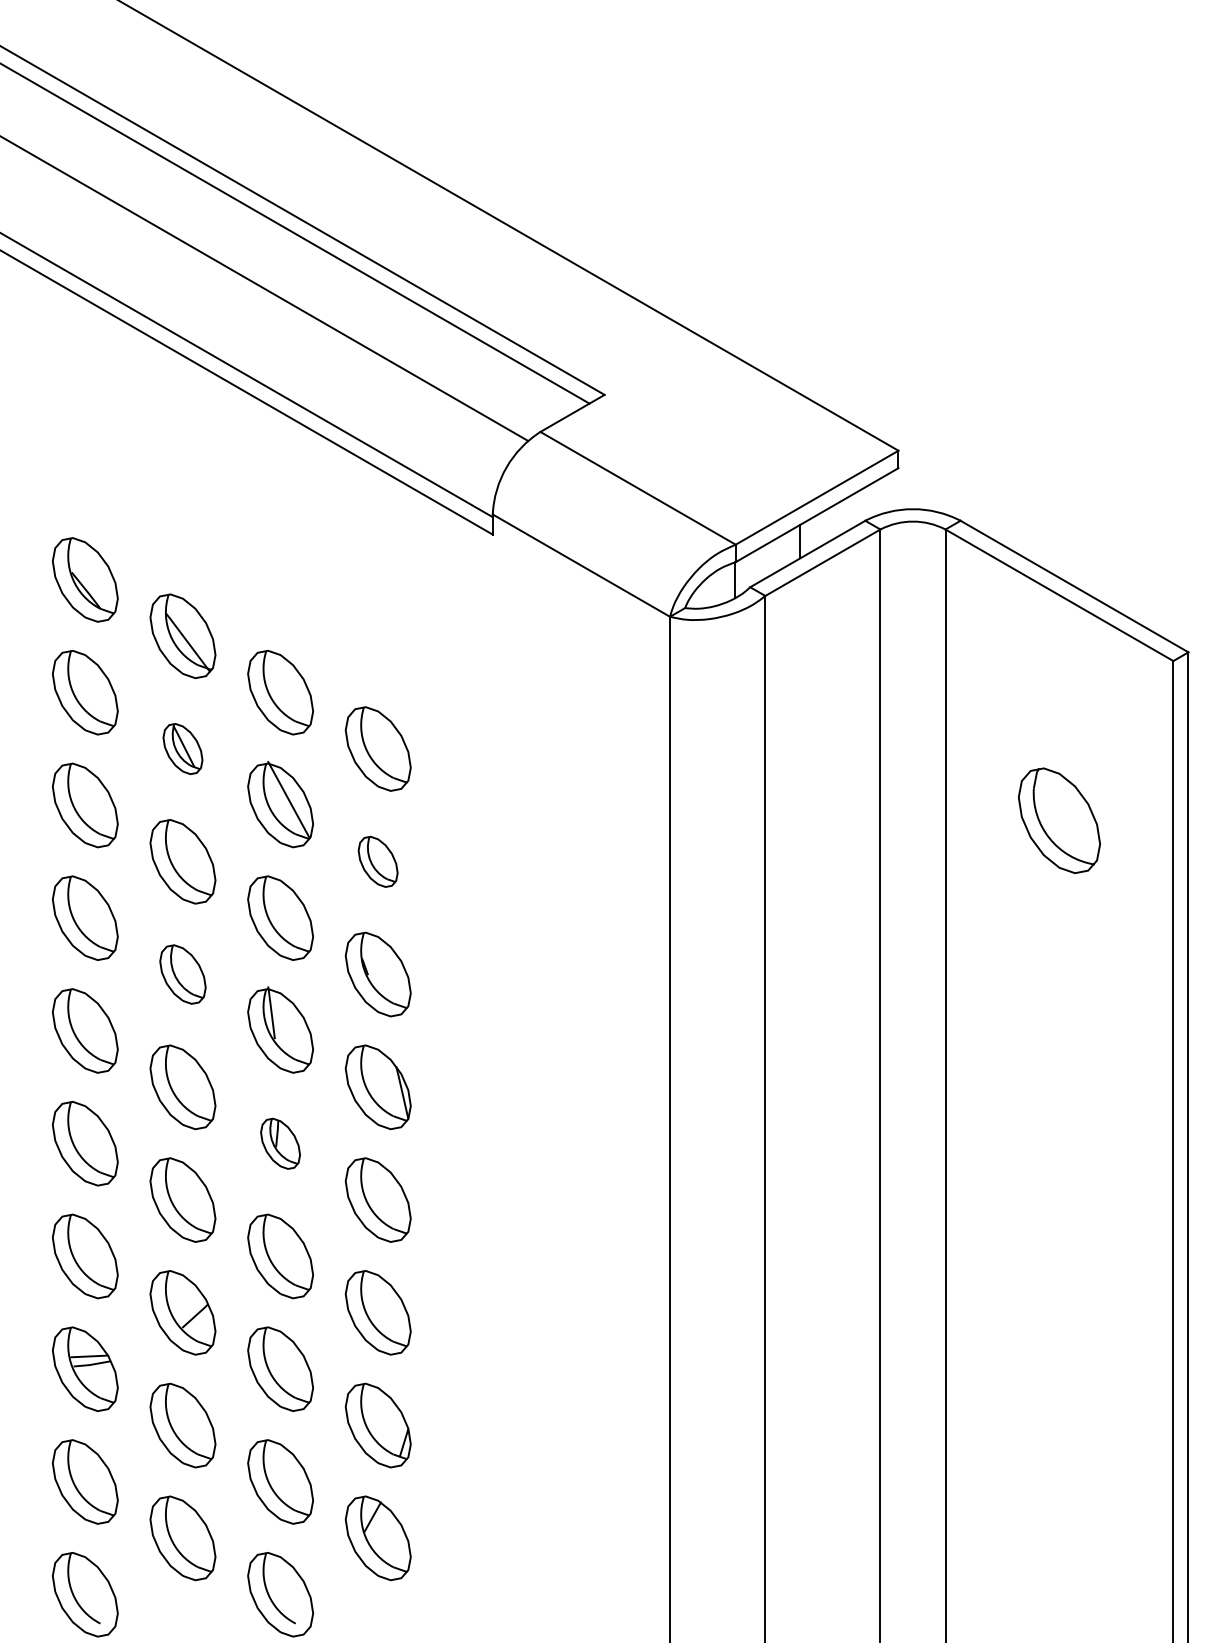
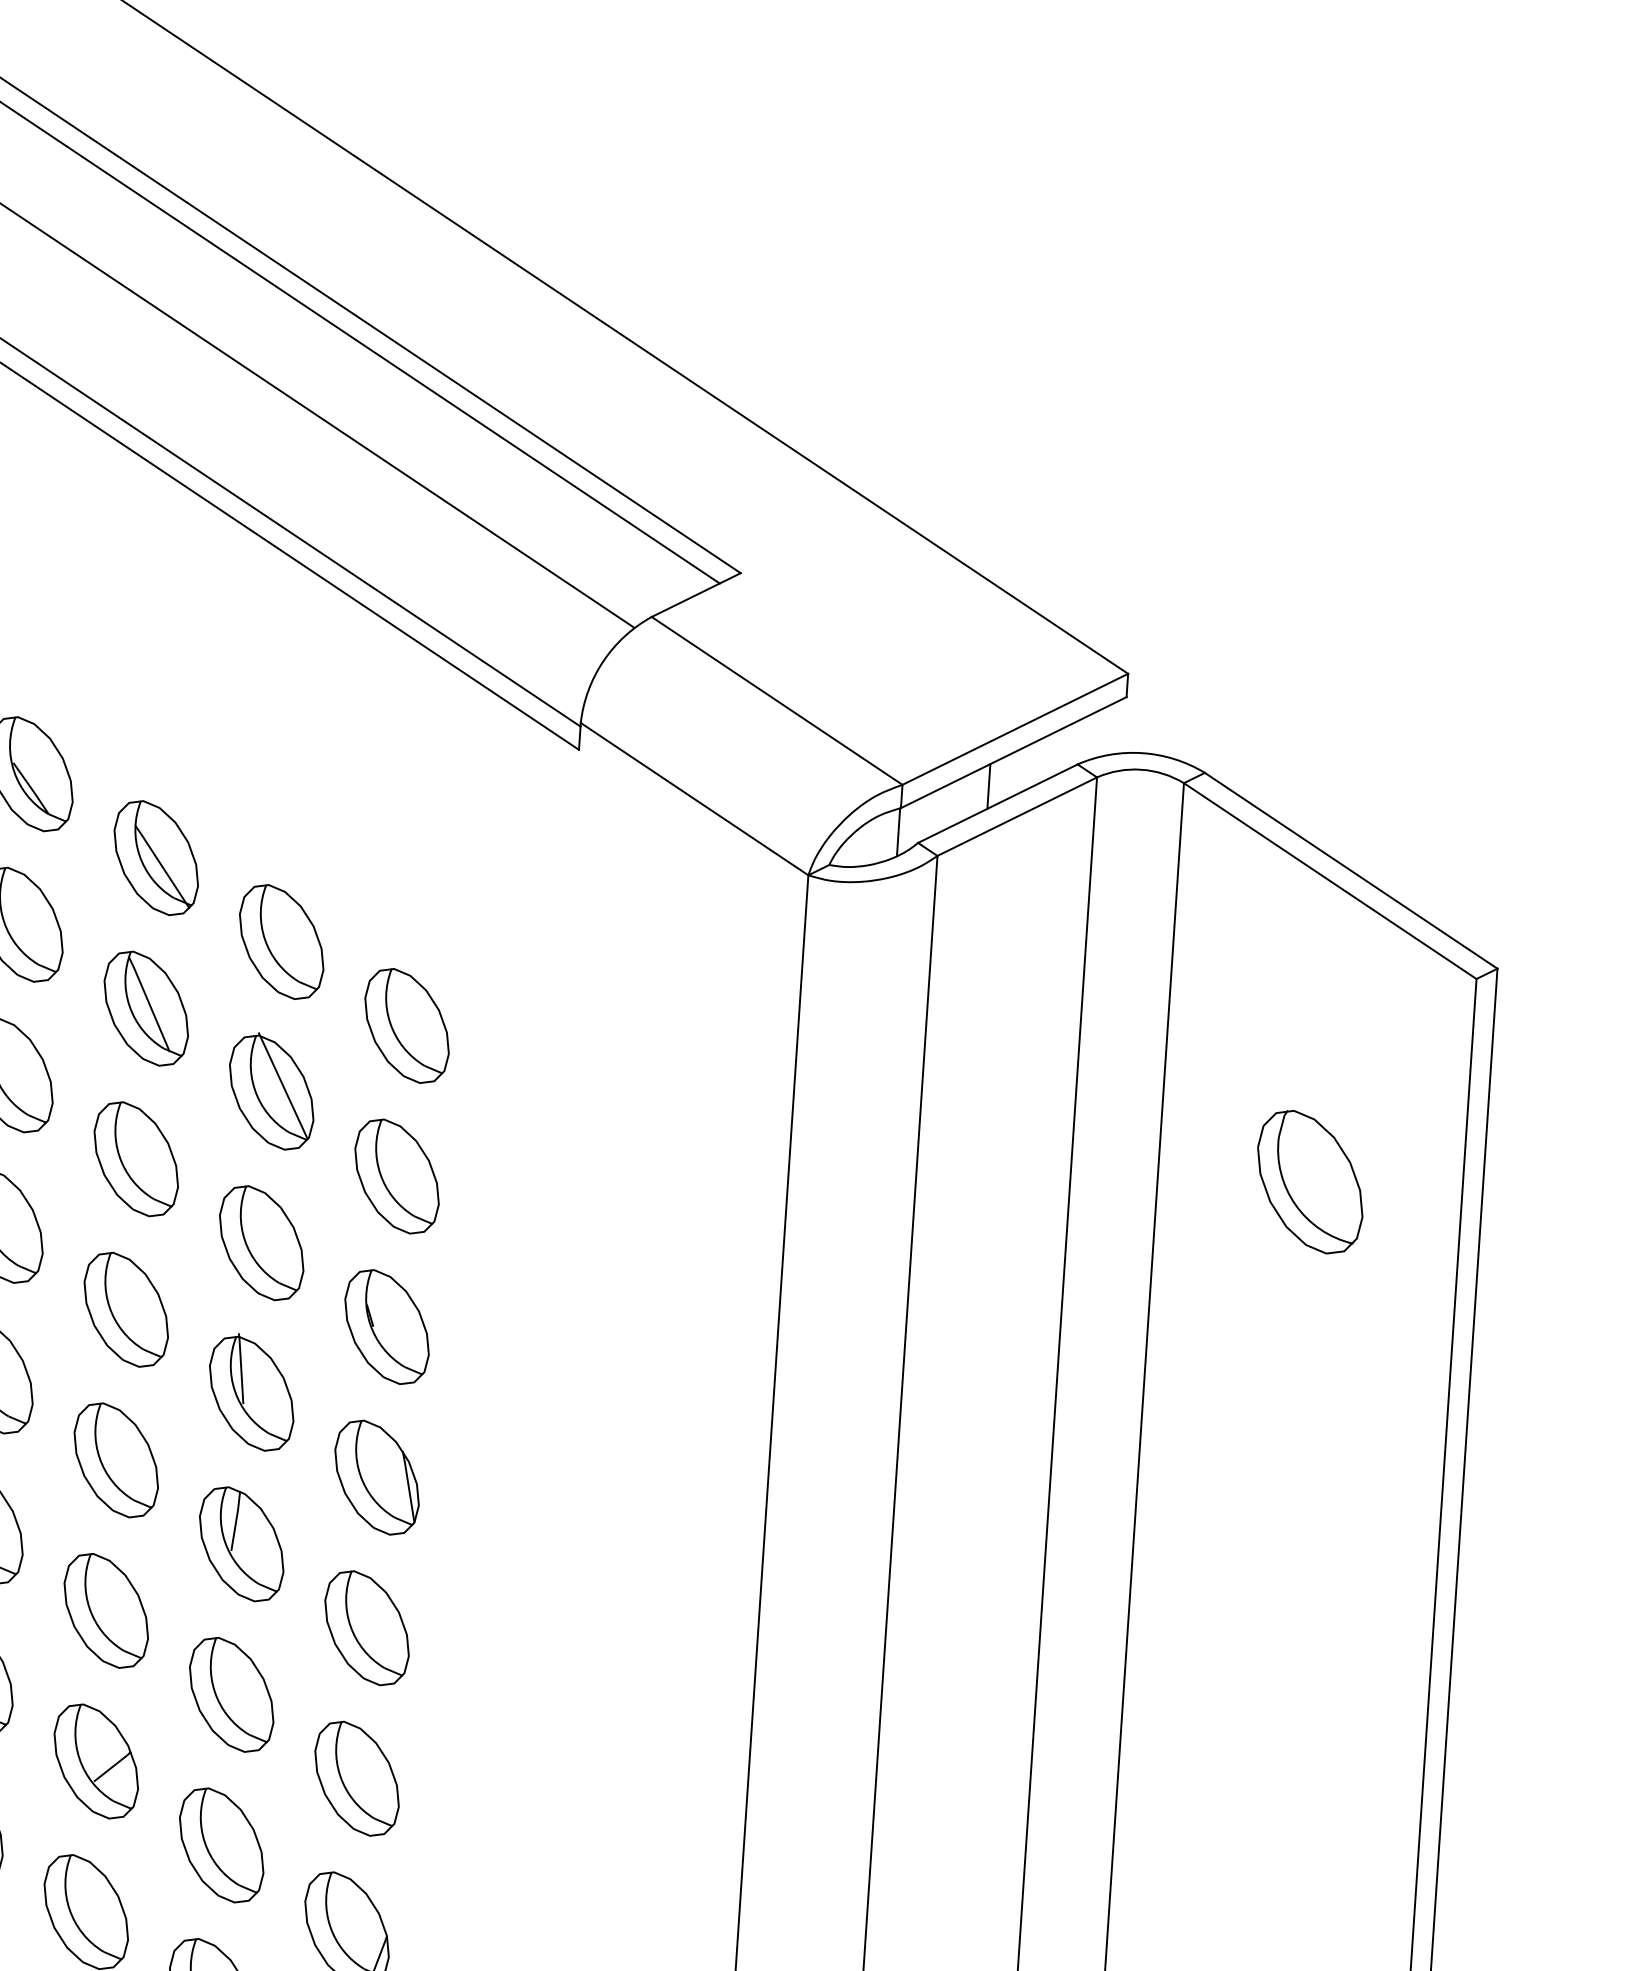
part: (182, 748) -> (145, 1007), size x1.67
part: (377, 861) -> (396, 1176), size x1.67
part: (182, 974) -> (125, 1309), size x1.43
part: (280, 1143) -> (241, 1544), size x1.67

